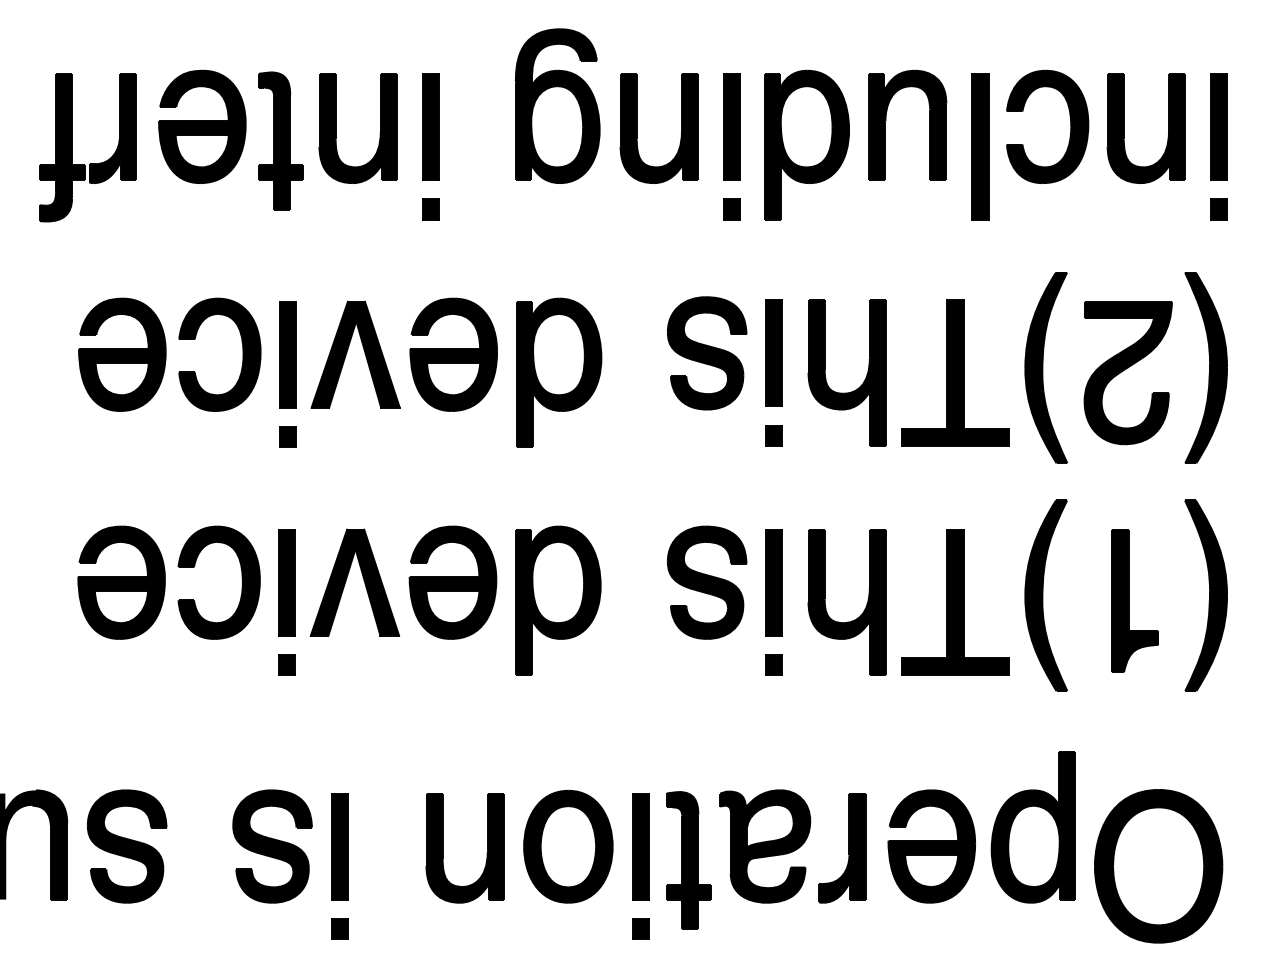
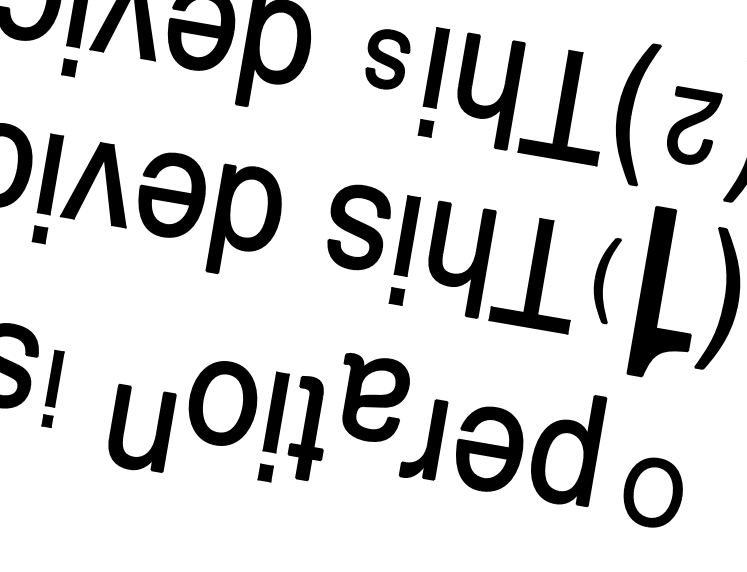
part: (707, 353) -> (387, 59), size x0.7
part: (1127, 373) -> (692, 127), size x0.7
part: (1045, 595) -> (604, 279), size x0.6
part: (1134, 600) -> (669, 294), size x1.6
part: (765, 846) -> (372, 398), moved
part: (443, 848) -> (124, 427), moved
part: (339, 866) -> (52, 388), size x0.7
part: (1158, 866) -> (653, 492), size x0.6

